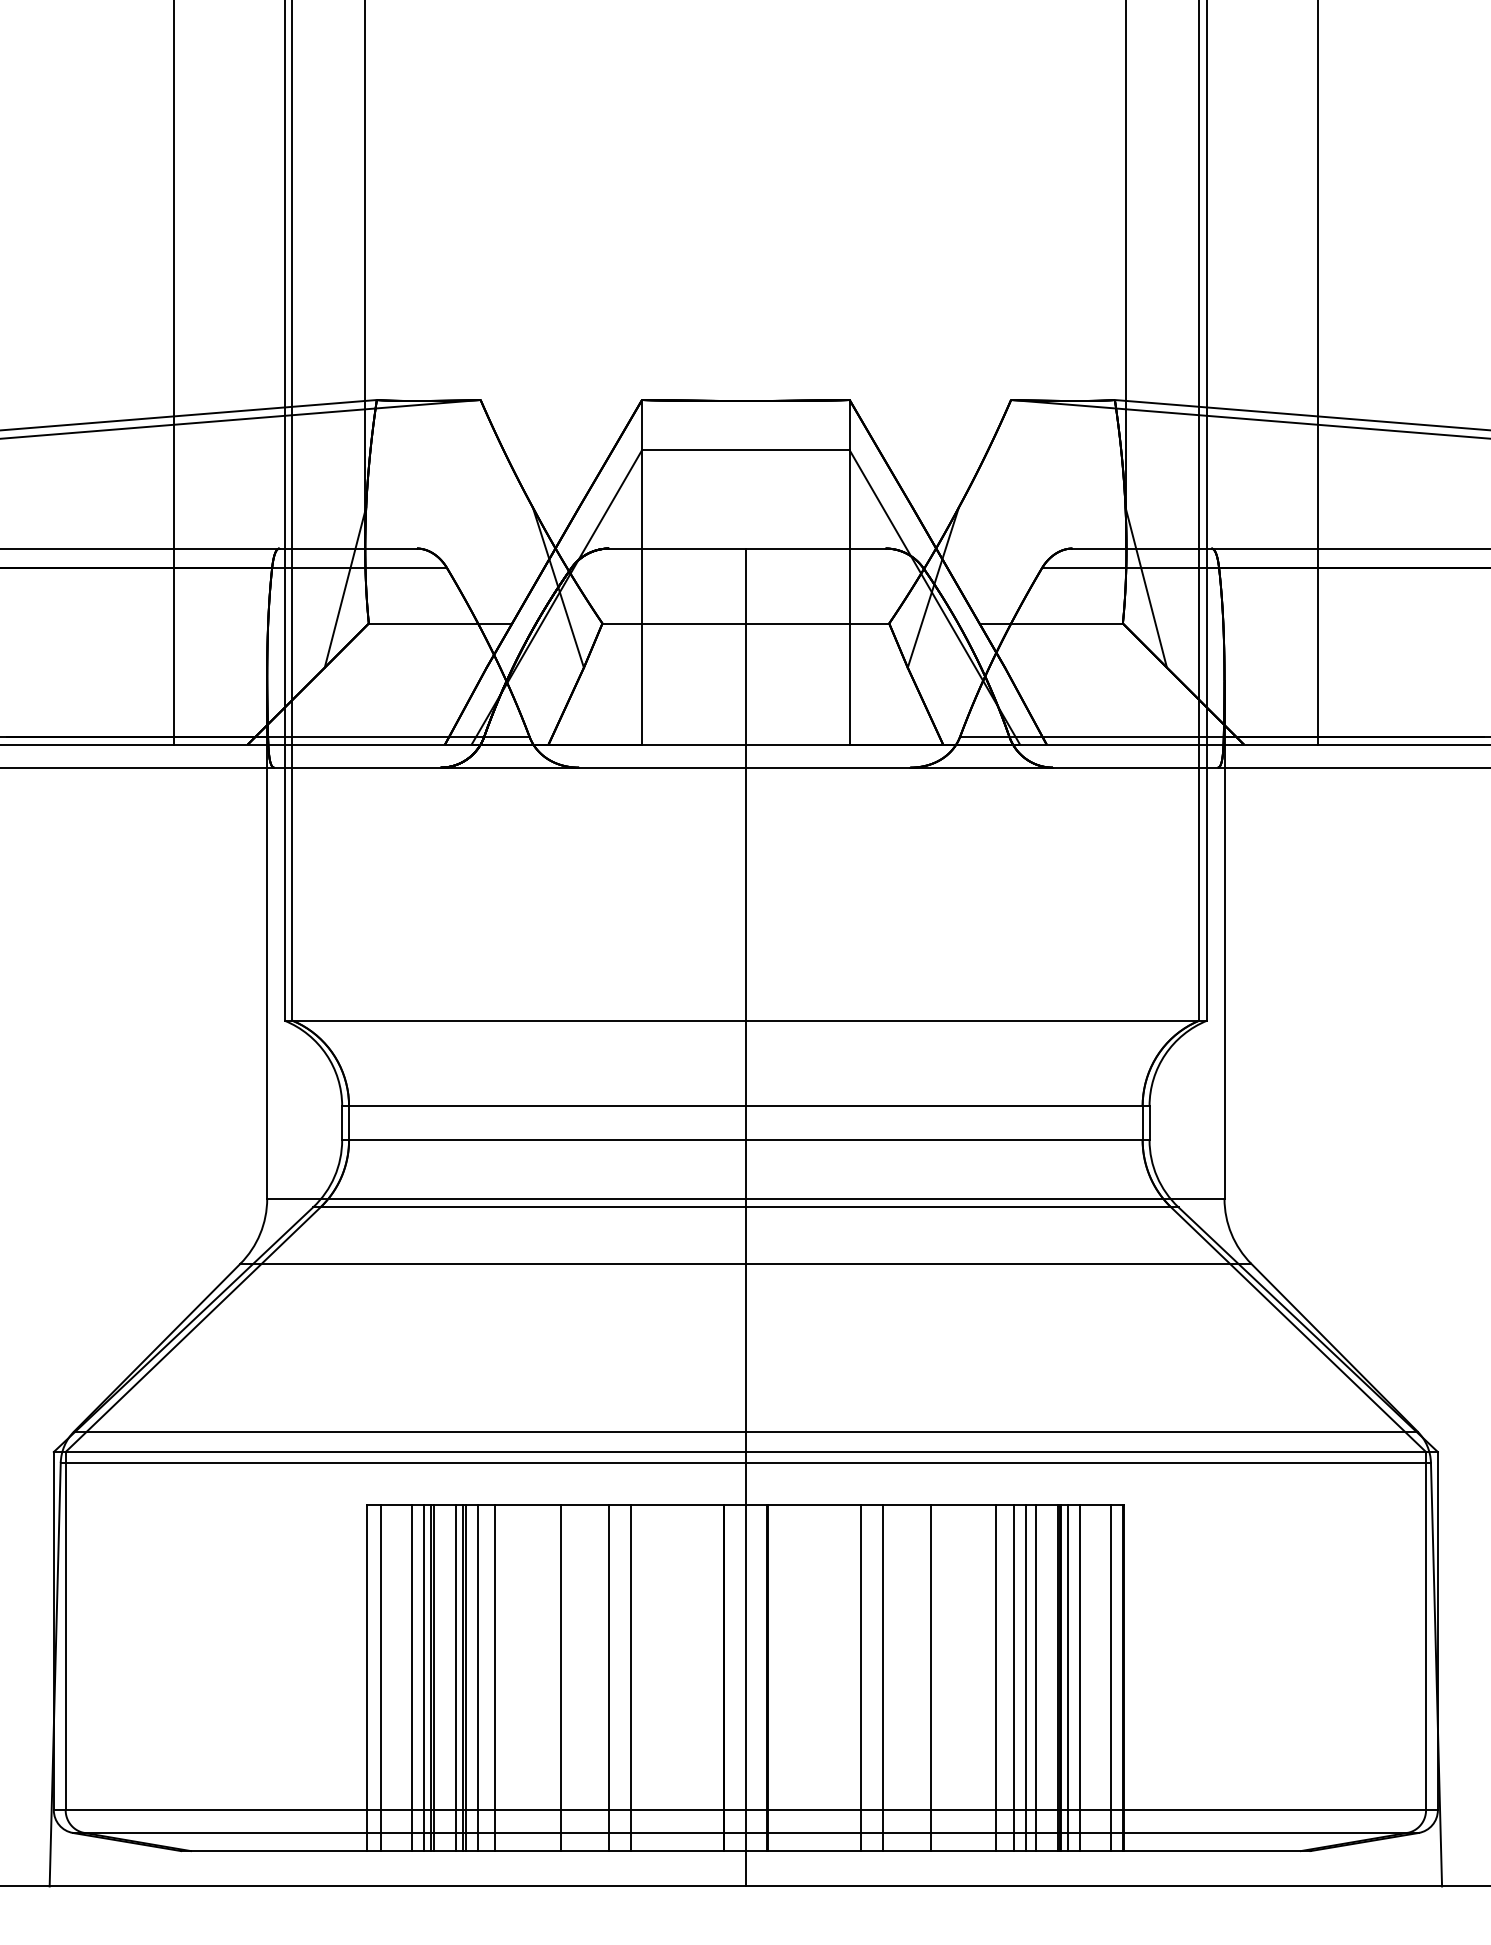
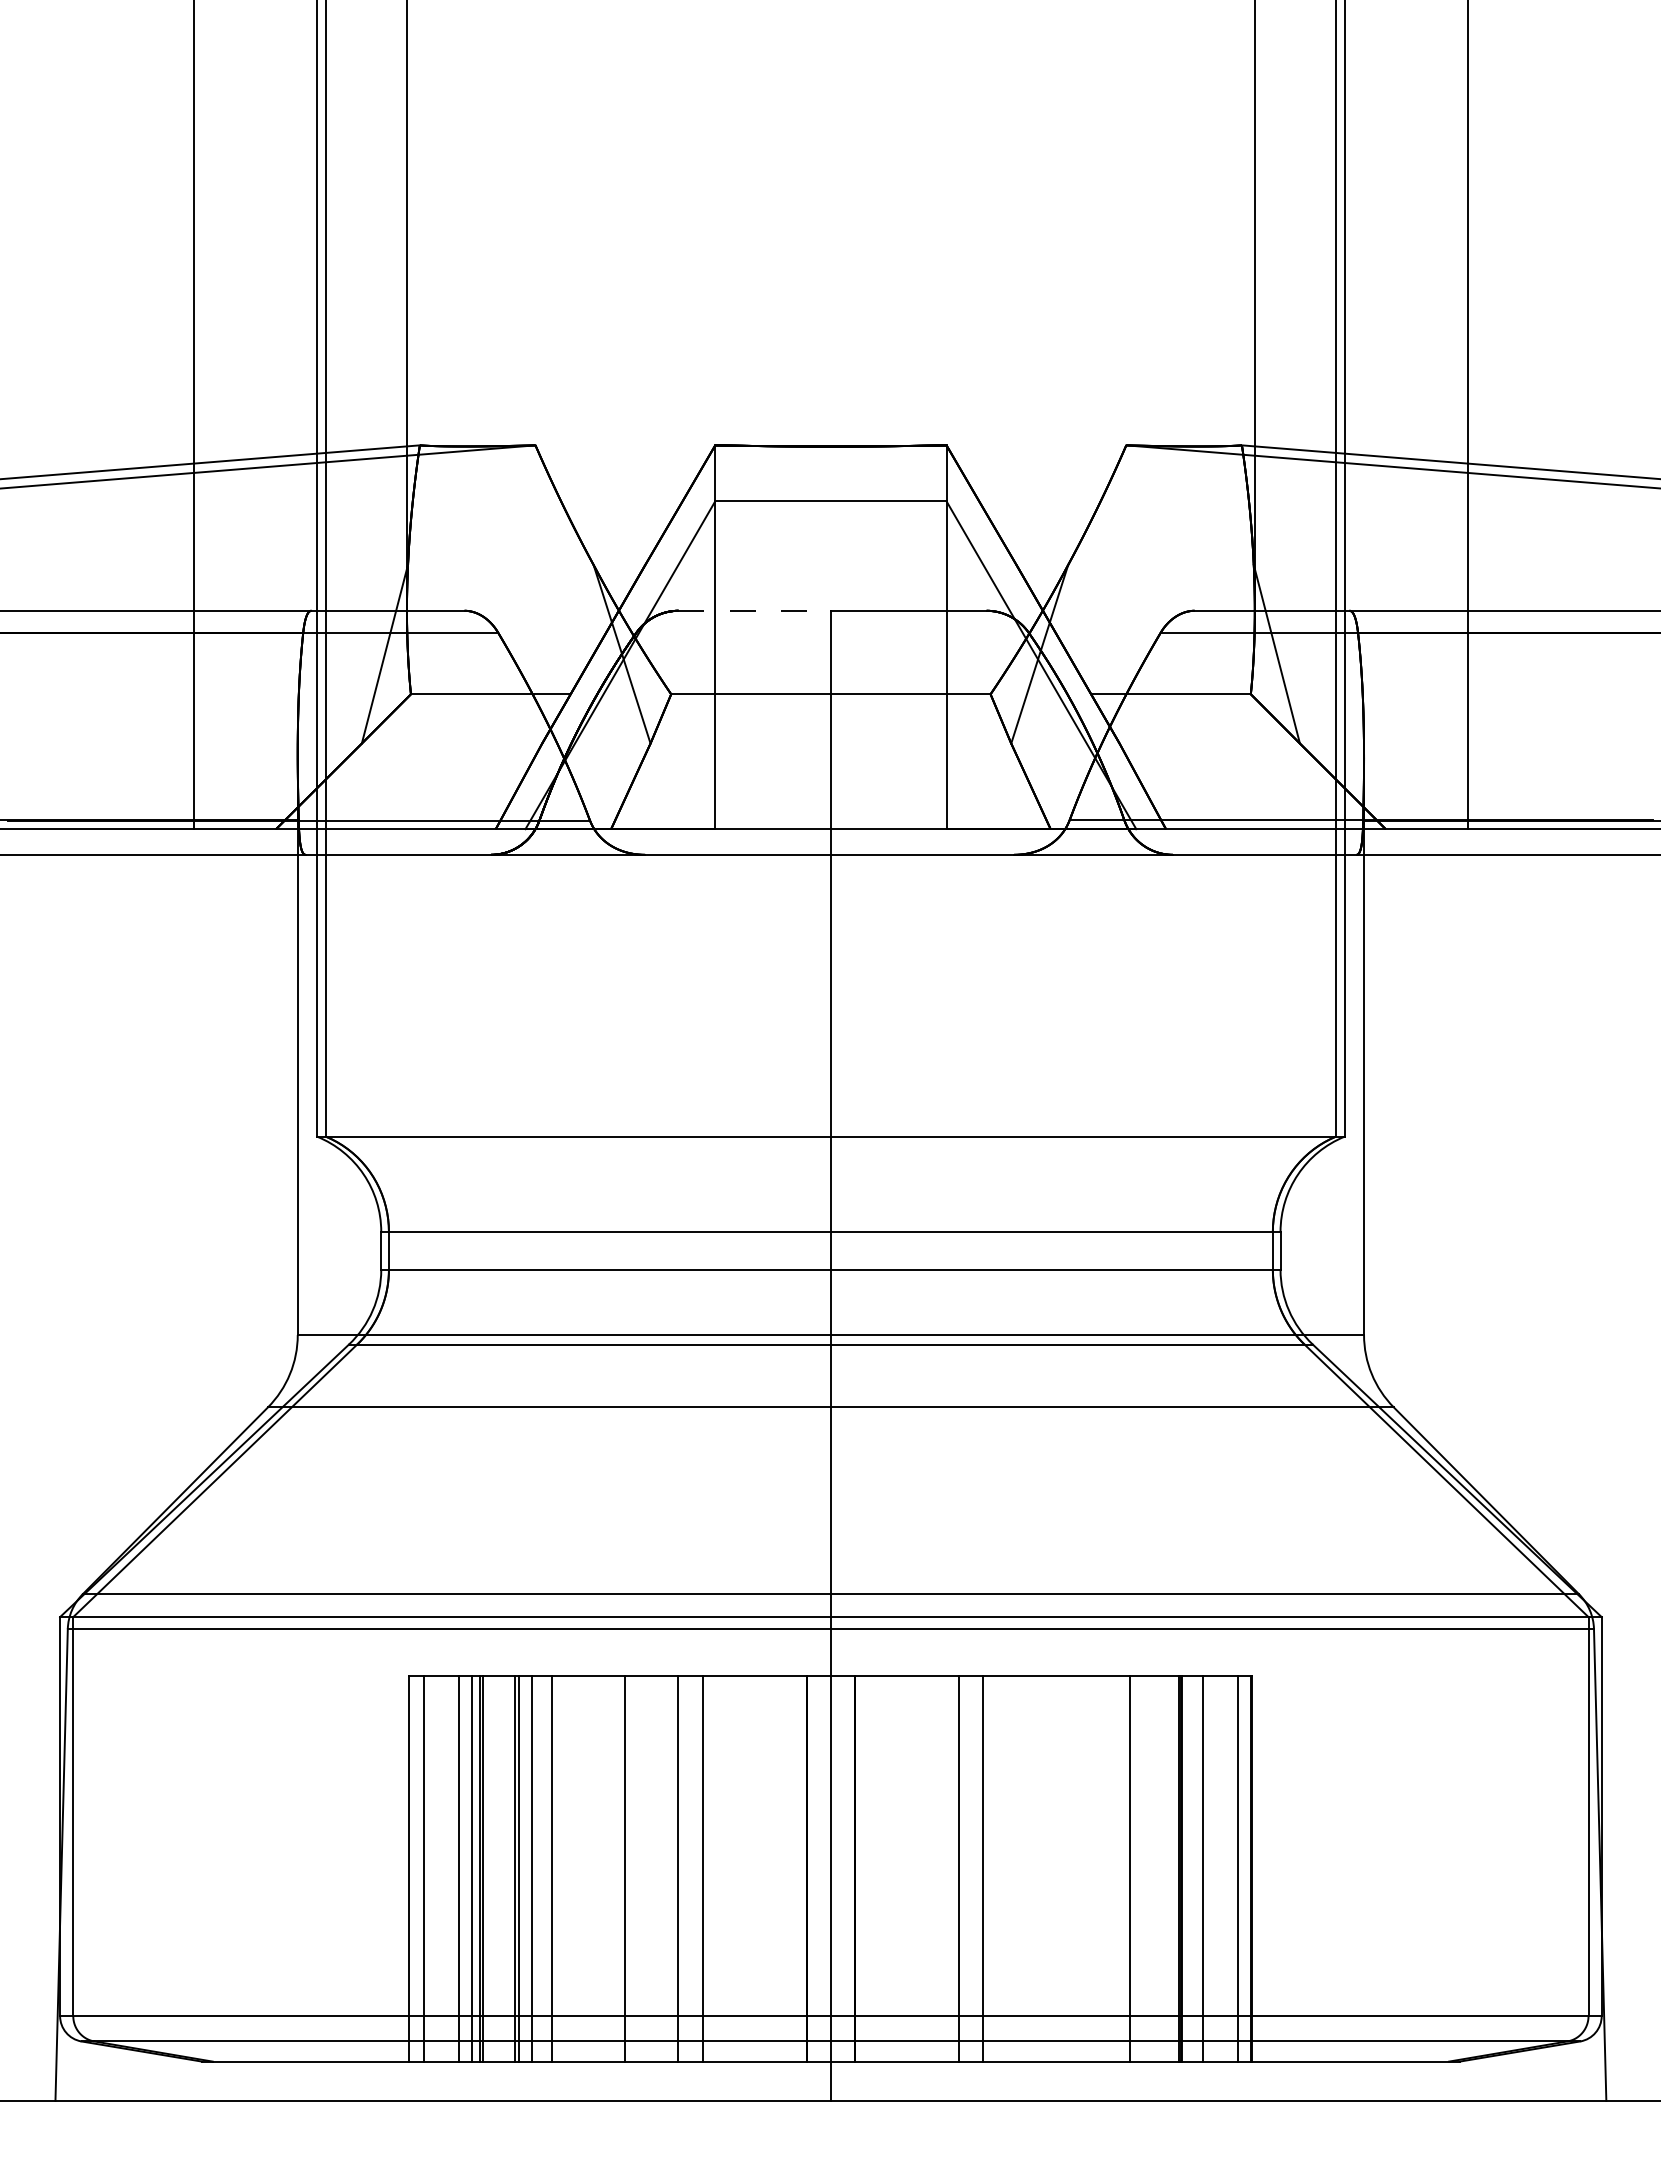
line: (678, 548) -> (755, 610), solid -> dashed
line: (455, 1677) -> (507, 1868), removed
line: (930, 1677) -> (1036, 1868), removed
line: (995, 1677) -> (1109, 1868), removed
line: (1026, 1677) -> (1143, 1868), removed
line: (1035, 1677) -> (1153, 1868), removed
line: (1067, 1677) -> (1189, 1868), removed

